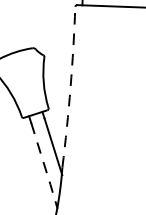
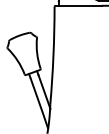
arc: (70, 87) -> (53, 55), dashed -> solid
line: (44, 167) -> (39, 104), dashed -> solid

